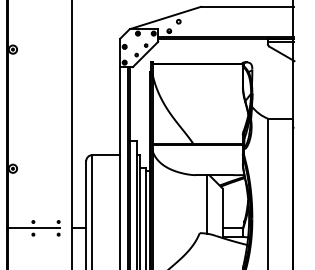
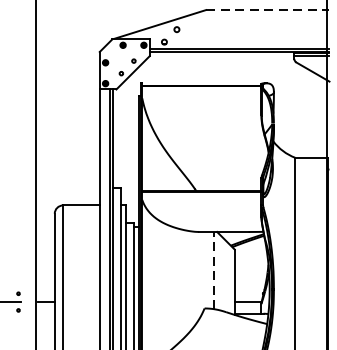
line: (247, 6) -> (267, 9), solid -> dashed
line: (207, 203) -> (214, 269), solid -> dashed

